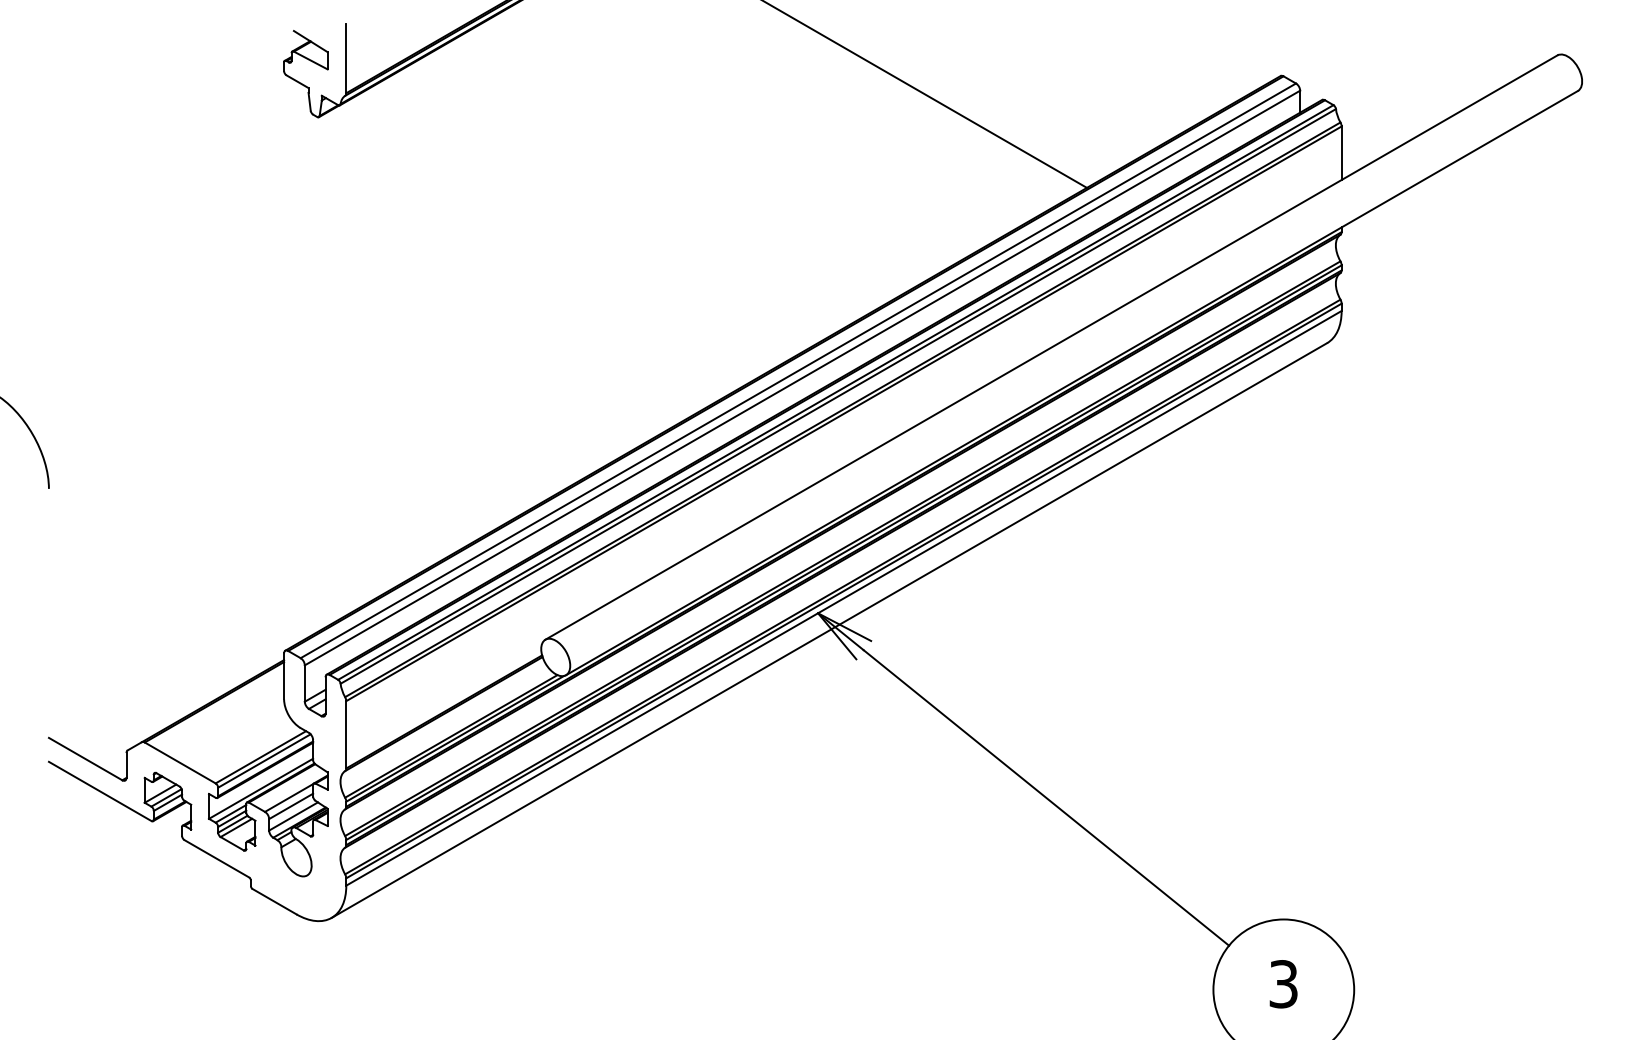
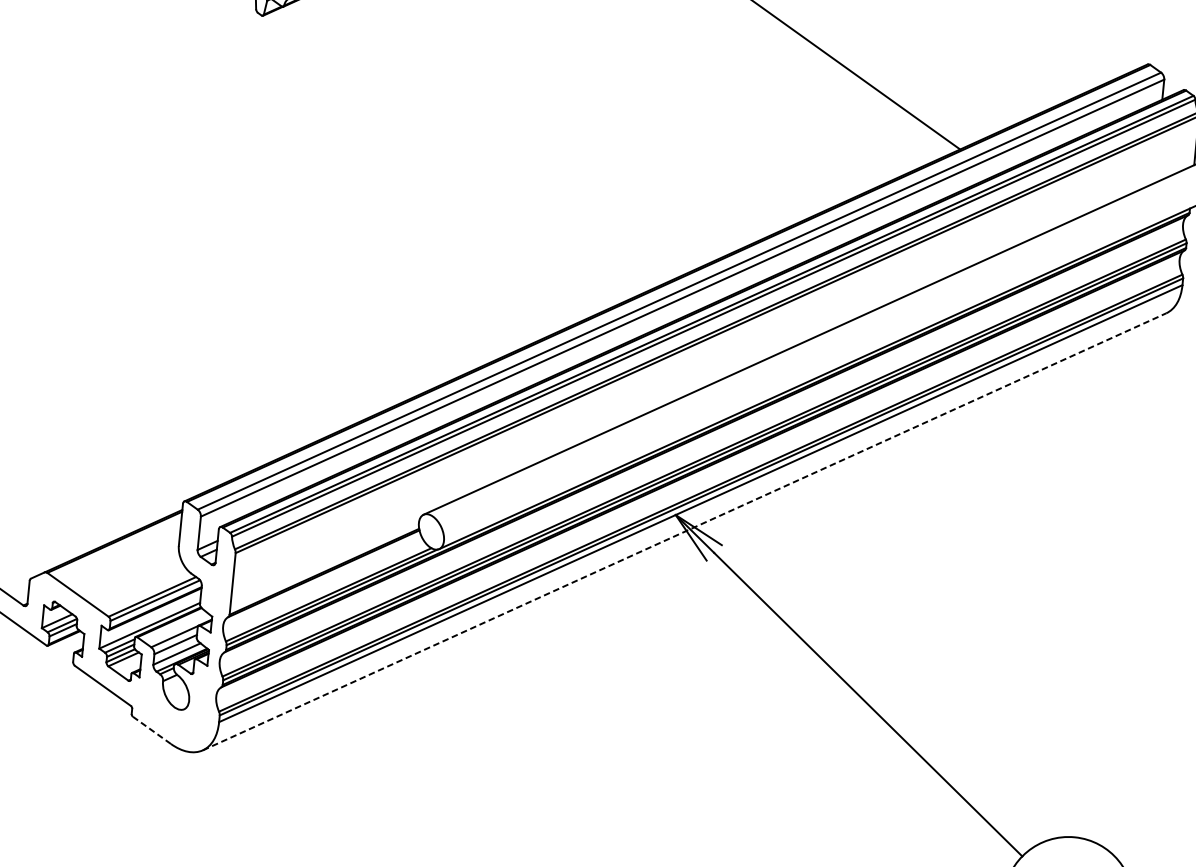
line: (829, 630) -> (684, 531), solid -> dashed
line: (274, 901) -> (151, 730), solid -> dashed

